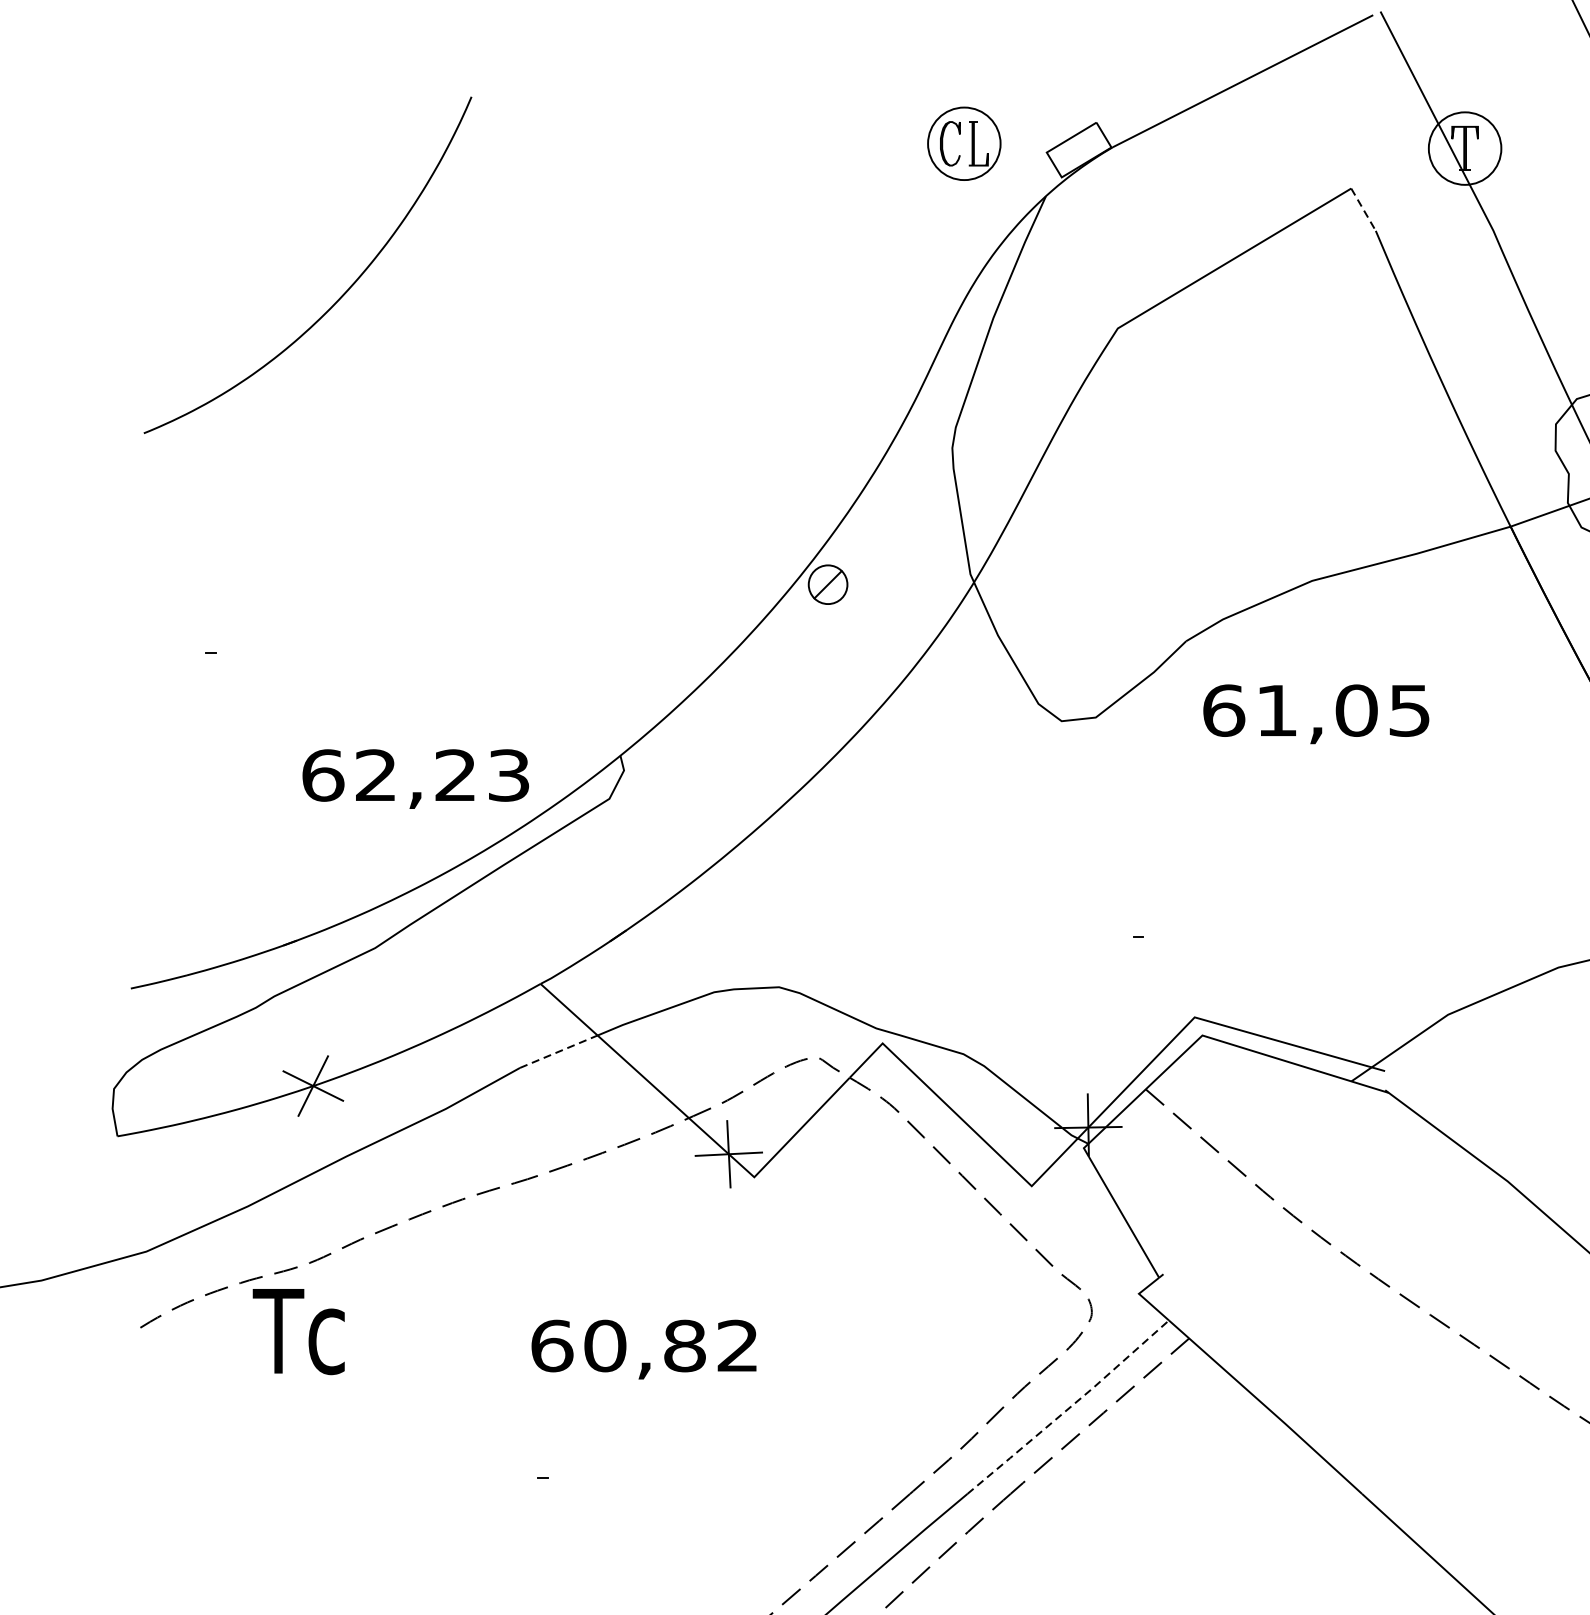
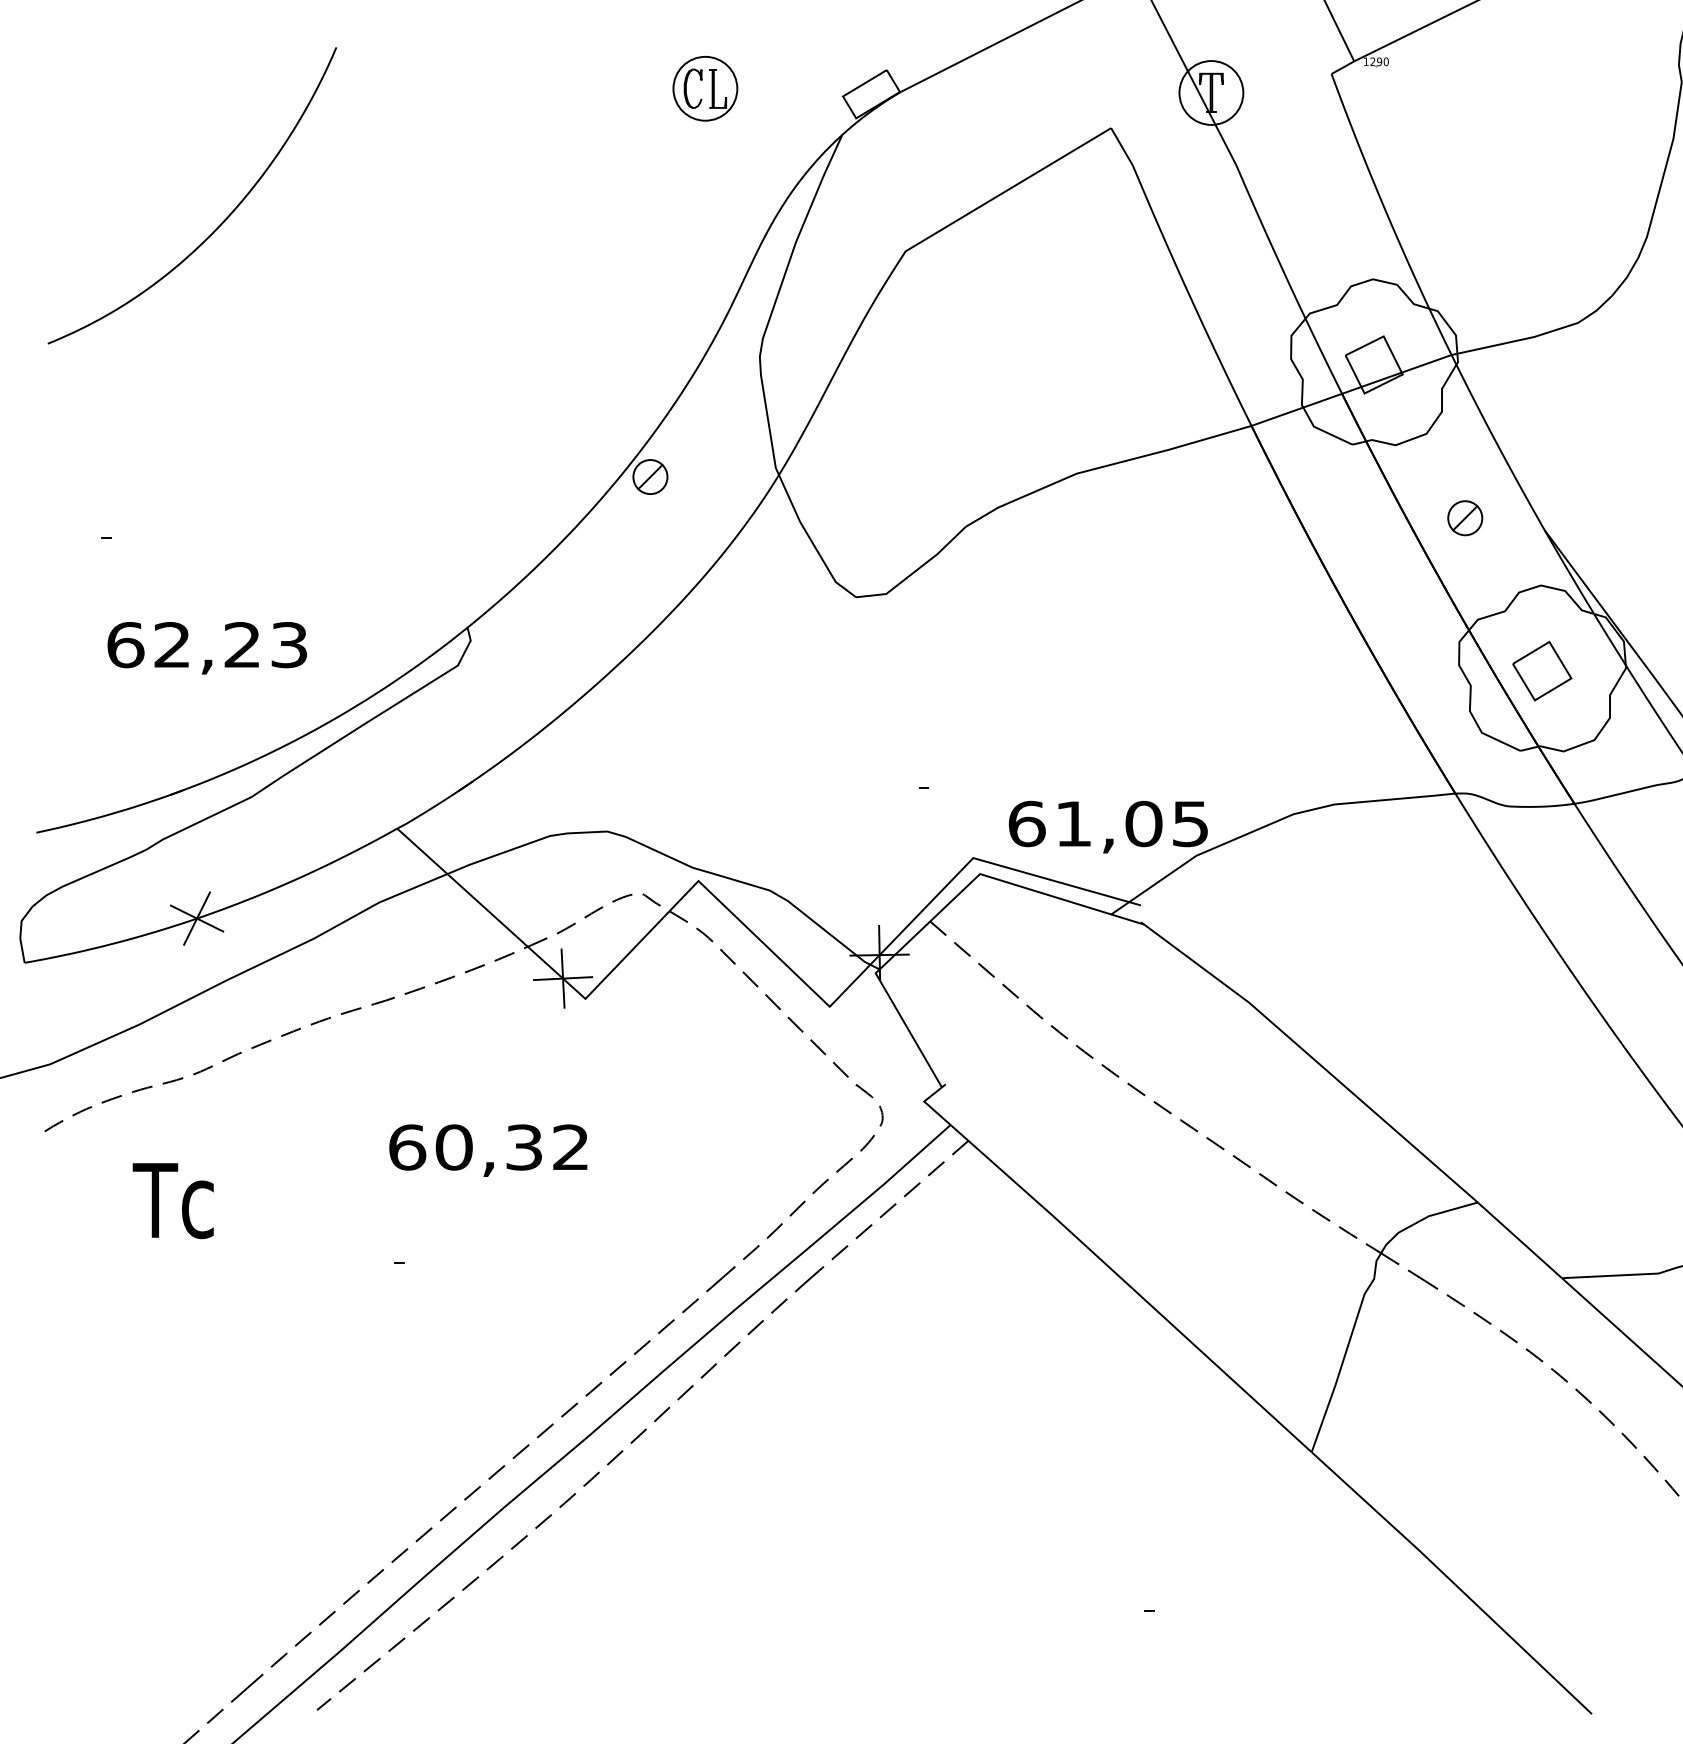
part: (964, 143) -> (705, 88), moved
line: (1362, 209) -> (1121, 146), dashed -> solid
text: (1316, 713) -> (1108, 826), moved
text: (414, 779) -> (206, 648), moved
line: (559, 1051) -> (413, 888), dashed -> solid
text: (297, 1332) -> (172, 1201), moved
text: (685, 1346) -> (524, 1147), 60,82 -> 60,32
line: (1068, 1408) -> (862, 1202), dashed -> solid

